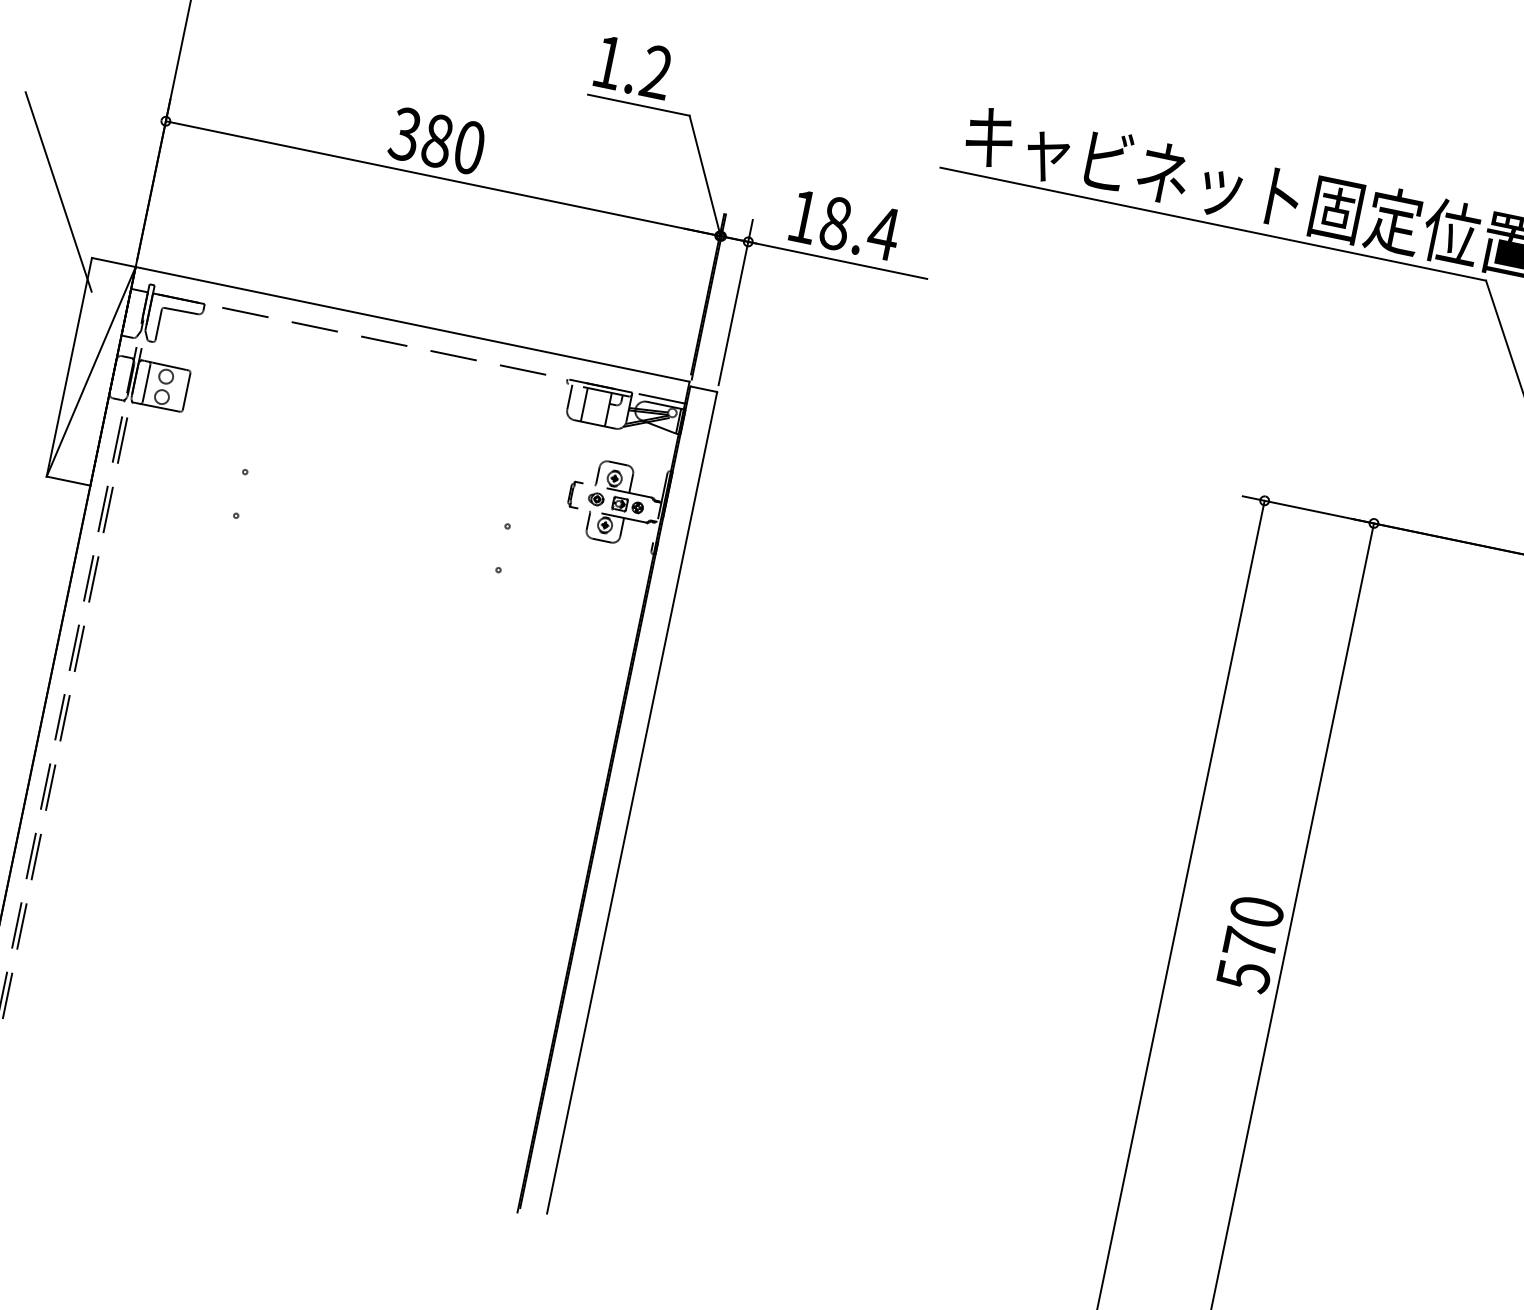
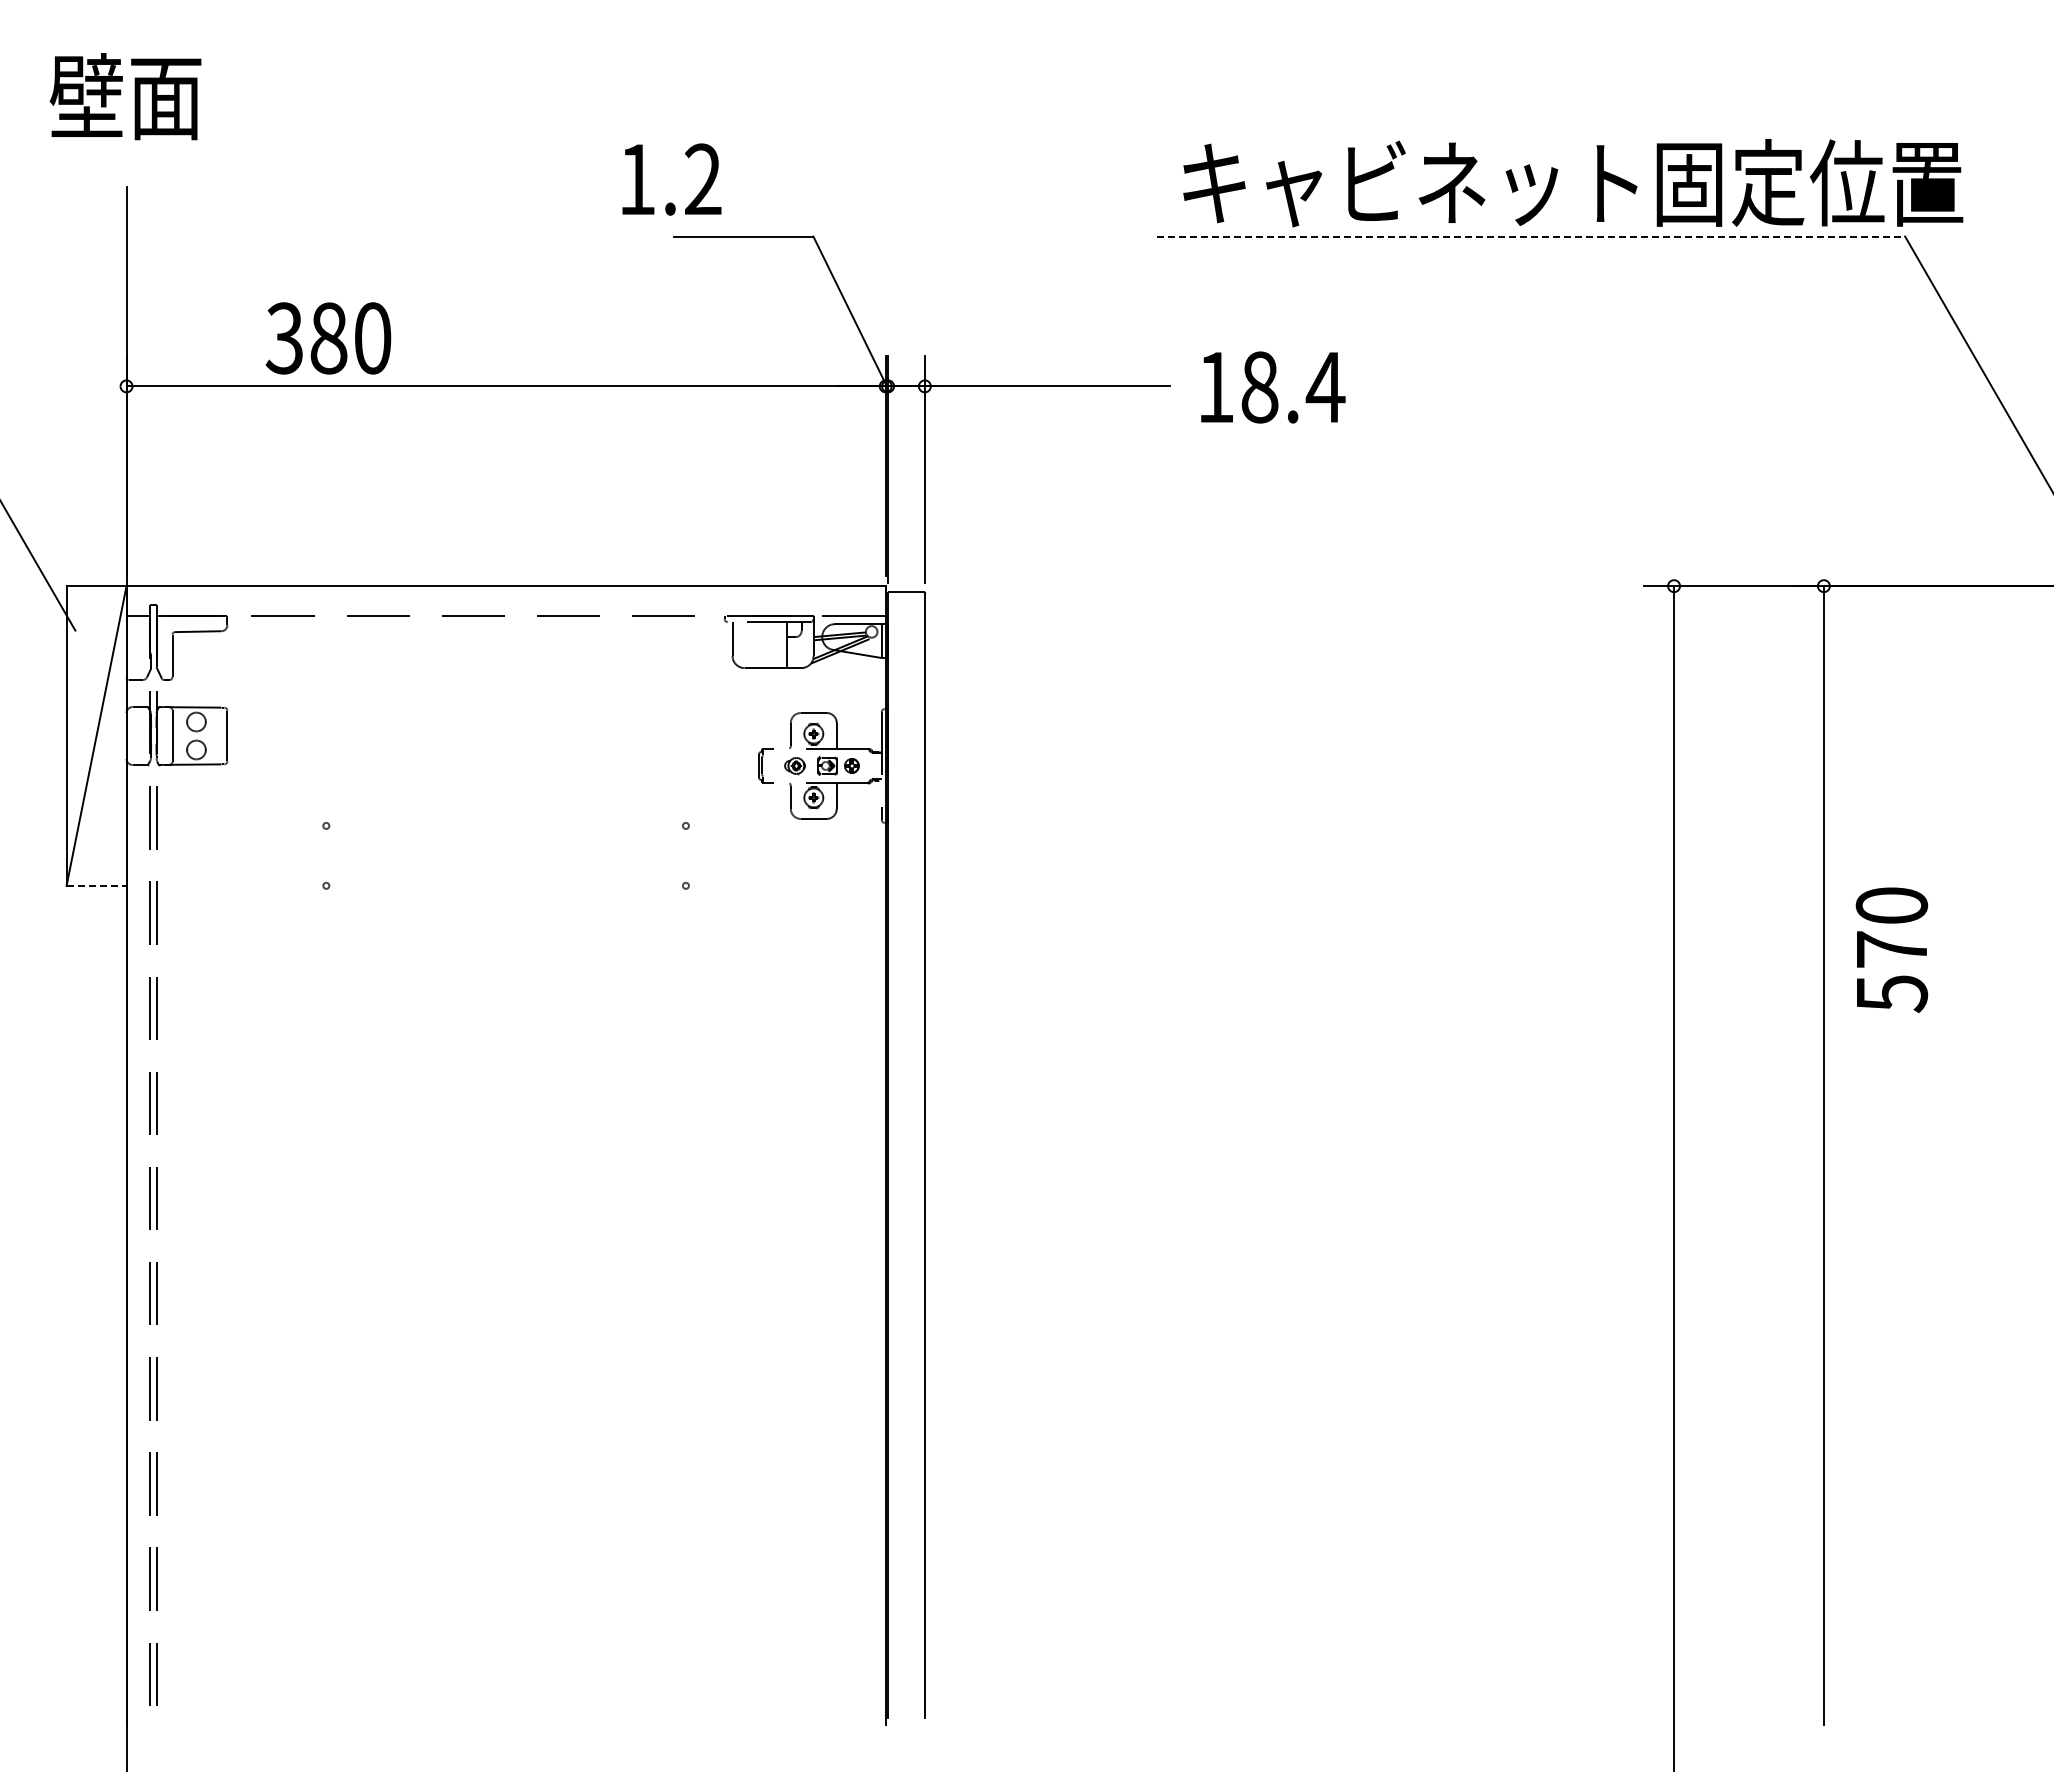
text: (633, 67) -> (671, 179), moved
text: (437, 141) -> (328, 338), moved
line: (1213, 224) -> (1531, 236), solid -> dashed
text: (845, 225) -> (1273, 387), moved
line: (584, 405) -> (753, 645), removed
line: (68, 480) -> (96, 885), solid -> dashed
text: (1250, 943) -> (1891, 949), moved

